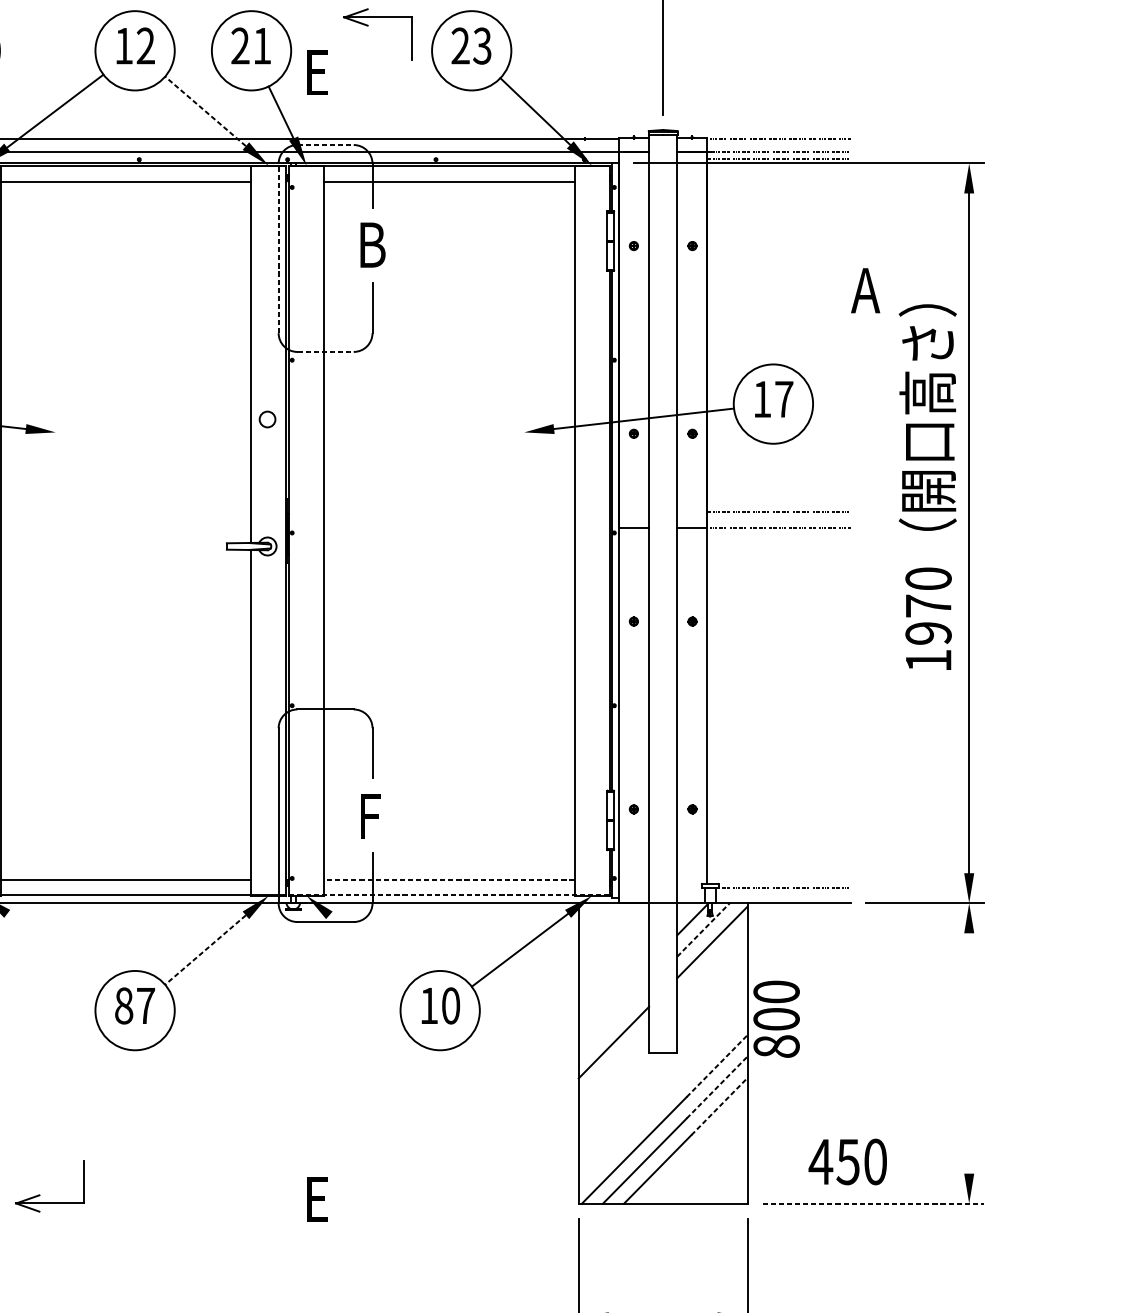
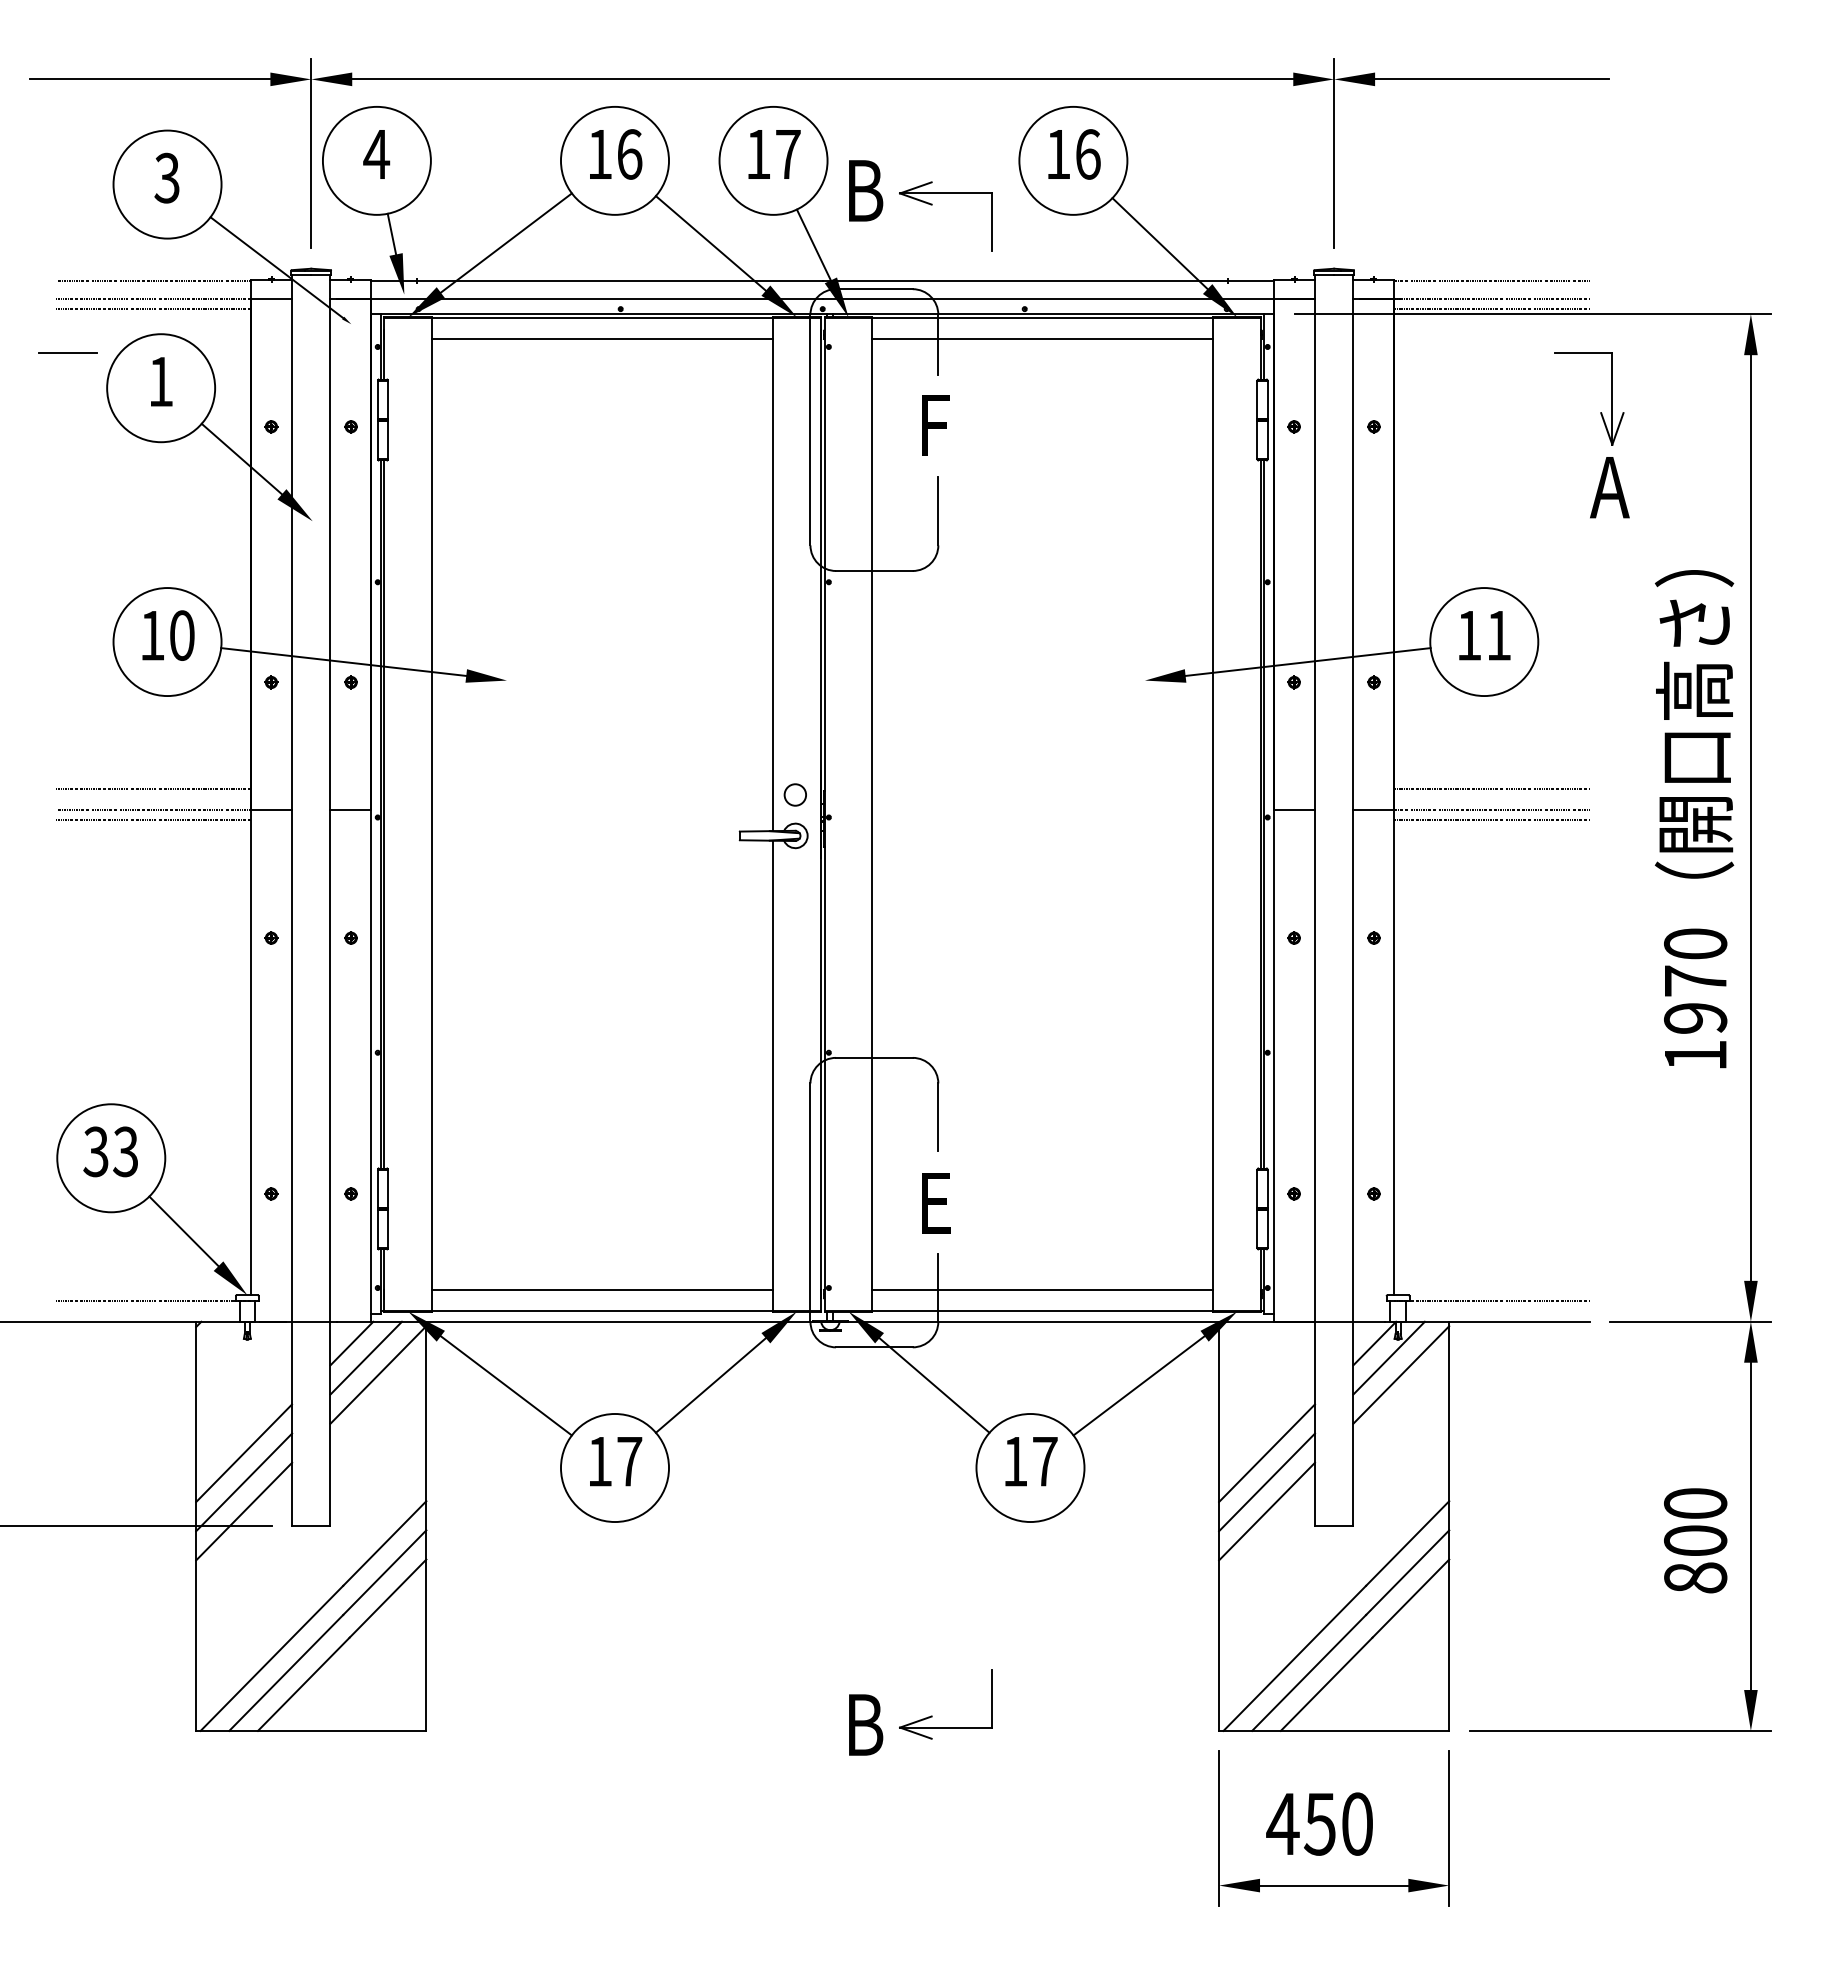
part: (368, 26) -> (932, 205), moved
text: (251, 45) -> (773, 153), 21 -> 17
text: (145, 46) -> (629, 154), 12 -> 16
text: (471, 46) -> (1073, 154), 23 -> 16
text: (319, 72) -> (866, 190), E -> B
line: (205, 111) -> (710, 243), dashed -> solid
line: (325, 145) -> (874, 289), dashed -> solid
part: (858, 235) -> (1600, 412), added
text: (373, 245) -> (939, 425), B -> F
line: (278, 248) -> (810, 429), dashed -> solid
line: (325, 351) -> (874, 570), dashed -> solid
text: (784, 399) -> (1499, 635), 17 -> 11
circle: (266, 419) -> (794, 794), moved
text: (927, 487) -> (1694, 819), moved
line: (778, 535) -> (1491, 820), added
text: (373, 825) -> (939, 1215), F -> E
line: (449, 879) -> (1042, 1289), dashed -> solid
line: (449, 894) -> (1042, 1310), dashed -> solid
line: (703, 929) -> (1389, 1357), dashed -> solid
line: (54, 950) -> (505, 1385), added
line: (205, 950) -> (710, 1385), dashed -> solid
line: (369, 950) -> (934, 1385), added
line: (614, 999) -> (1267, 1453), added
text: (123, 1005) -> (599, 1461), 87 -> 17
text: (451, 1005) -> (1045, 1461), 10 -> 17
text: (776, 1019) -> (1695, 1540), moved
line: (614, 1021) -> (1267, 1482), added
line: (968, 1053) -> (1750, 1526), added
line: (717, 1066) -> (1408, 1543), dashed -> solid
line: (717, 1087) -> (1408, 1572), dashed -> solid
line: (719, 1106) -> (1410, 1598), dashed -> solid
text: (847, 1161) -> (1319, 1823), moved
part: (40, 1194) -> (932, 1715), moved
text: (319, 1198) -> (866, 1724), E -> B
line: (873, 1203) -> (1620, 1730), dashed -> solid

